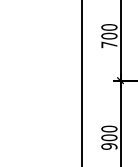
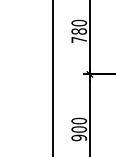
text: (109, 35) -> (79, 30), 700 -> 780

